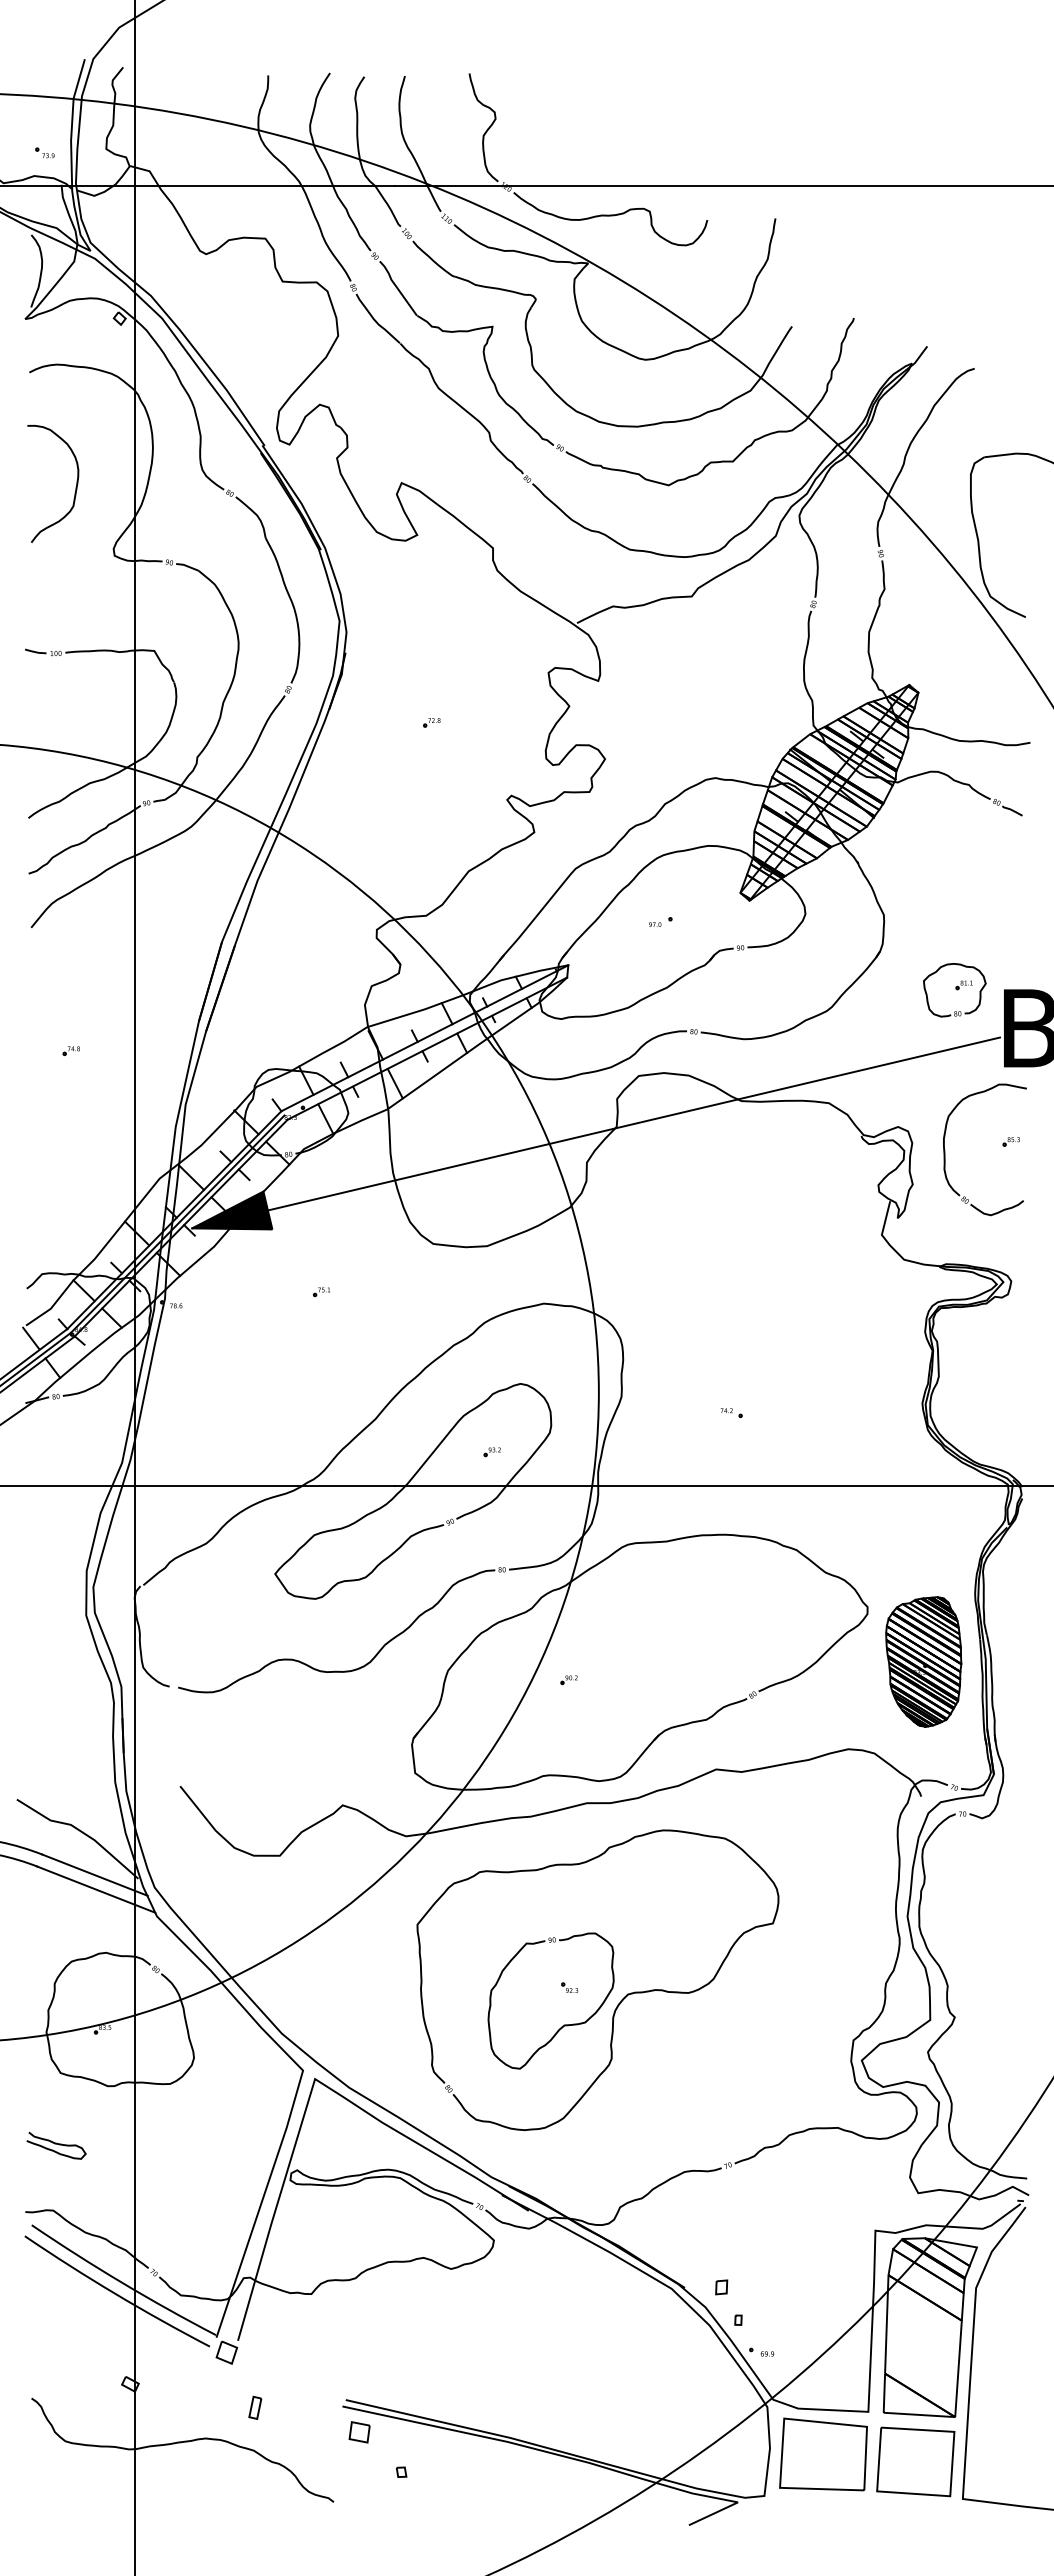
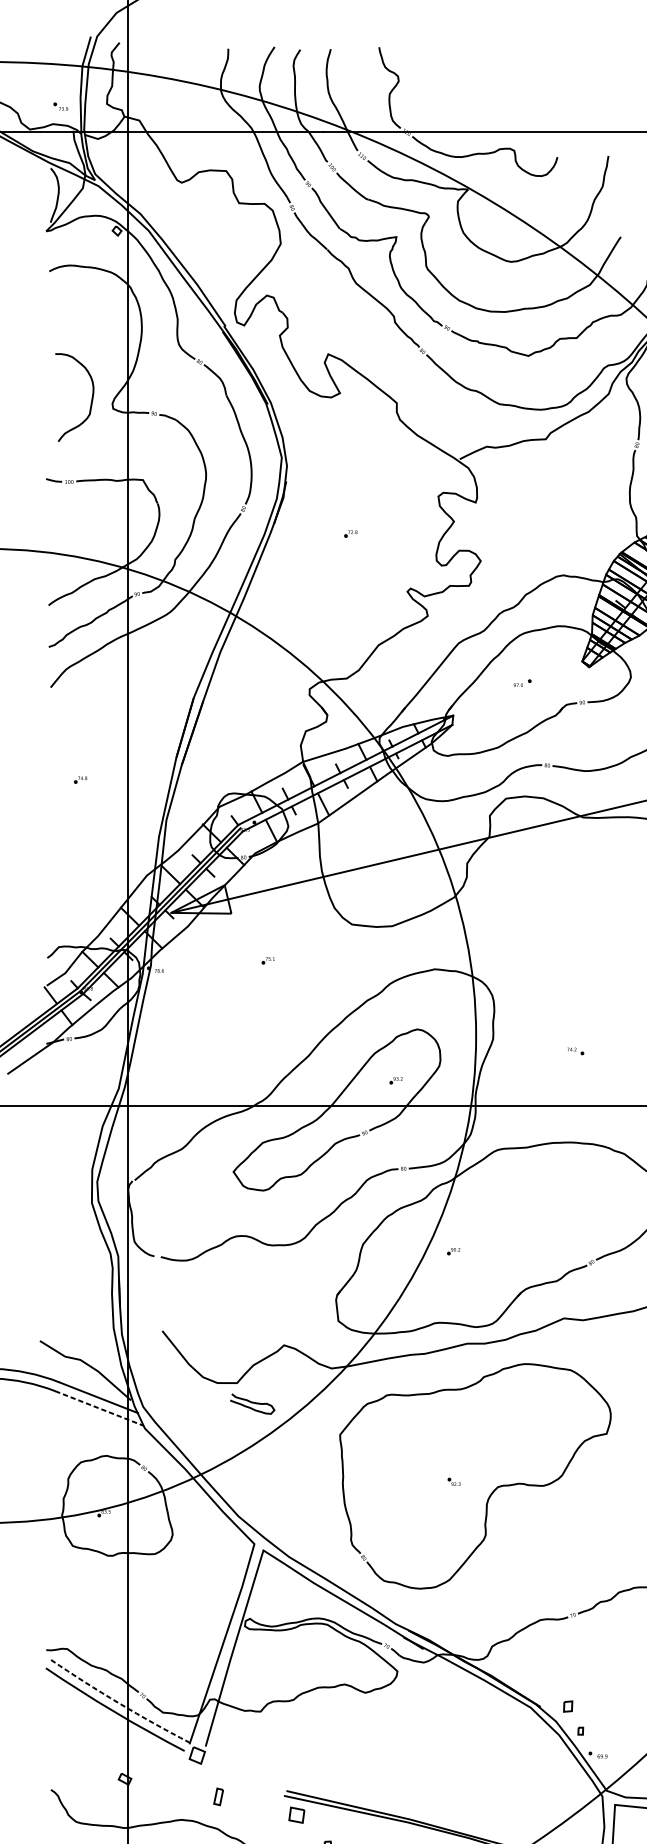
curve: (75, 487) -> (91, 400), moved
fill: (232, 1210) -> (201, 899), removed
line: (96, 1889) -> (99, 1408), solid -> dashed
part: (562, 2025) -> (448, 1510), removed
curve: (56, 2144) -> (252, 1403), moved
arc: (122, 2282) -> (119, 1702), solid -> dashed

